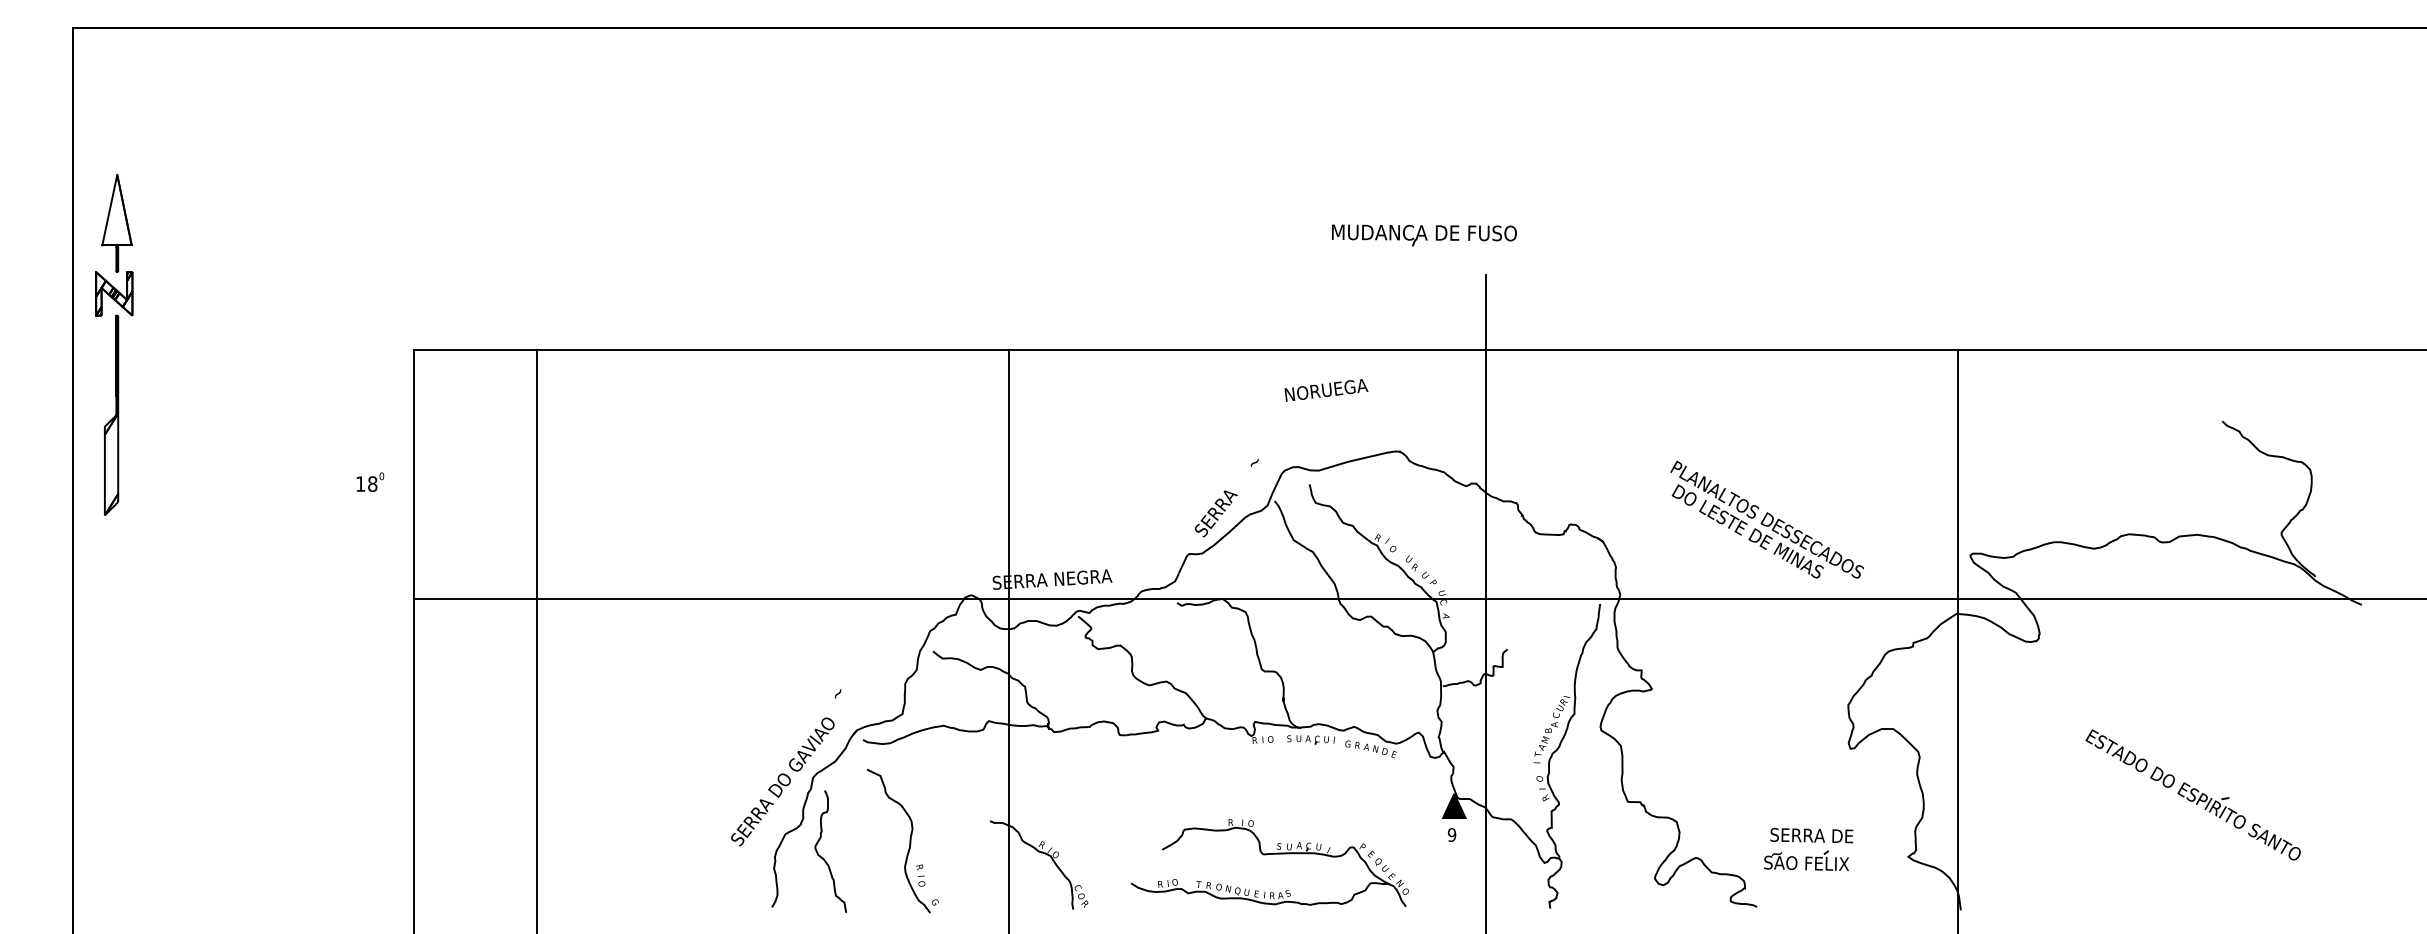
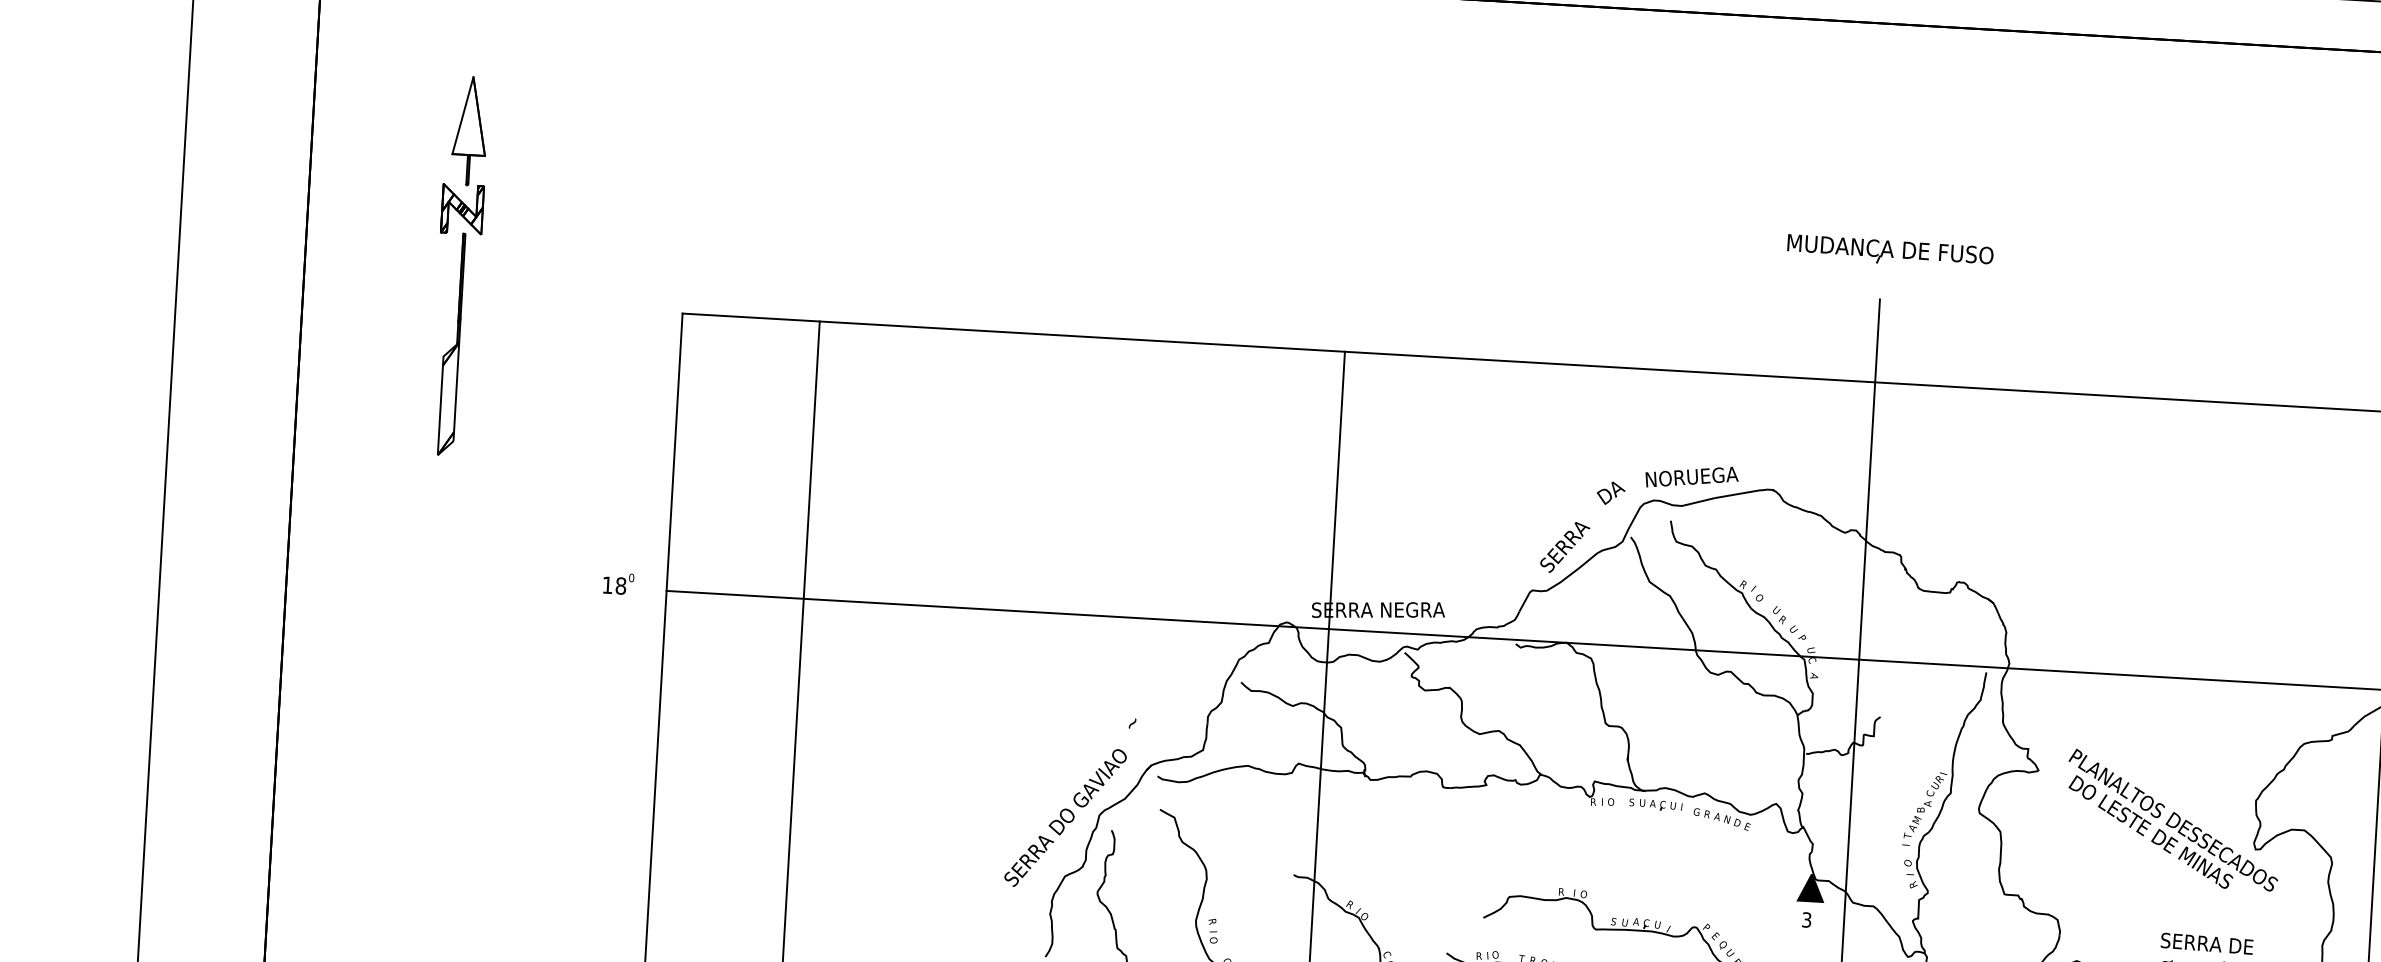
part: (1423, 235) -> (1889, 252), moved
part: (114, 344) -> (459, 265), moved
text: (1326, 390) -> (1692, 477), moved
text: (1254, 462) -> (1610, 492), ~ -> DA
text: (370, 481) -> (618, 582), moved
text: (1767, 519) -> (2173, 820), moved
text: (1451, 834) -> (1806, 919), 9 -> 3

